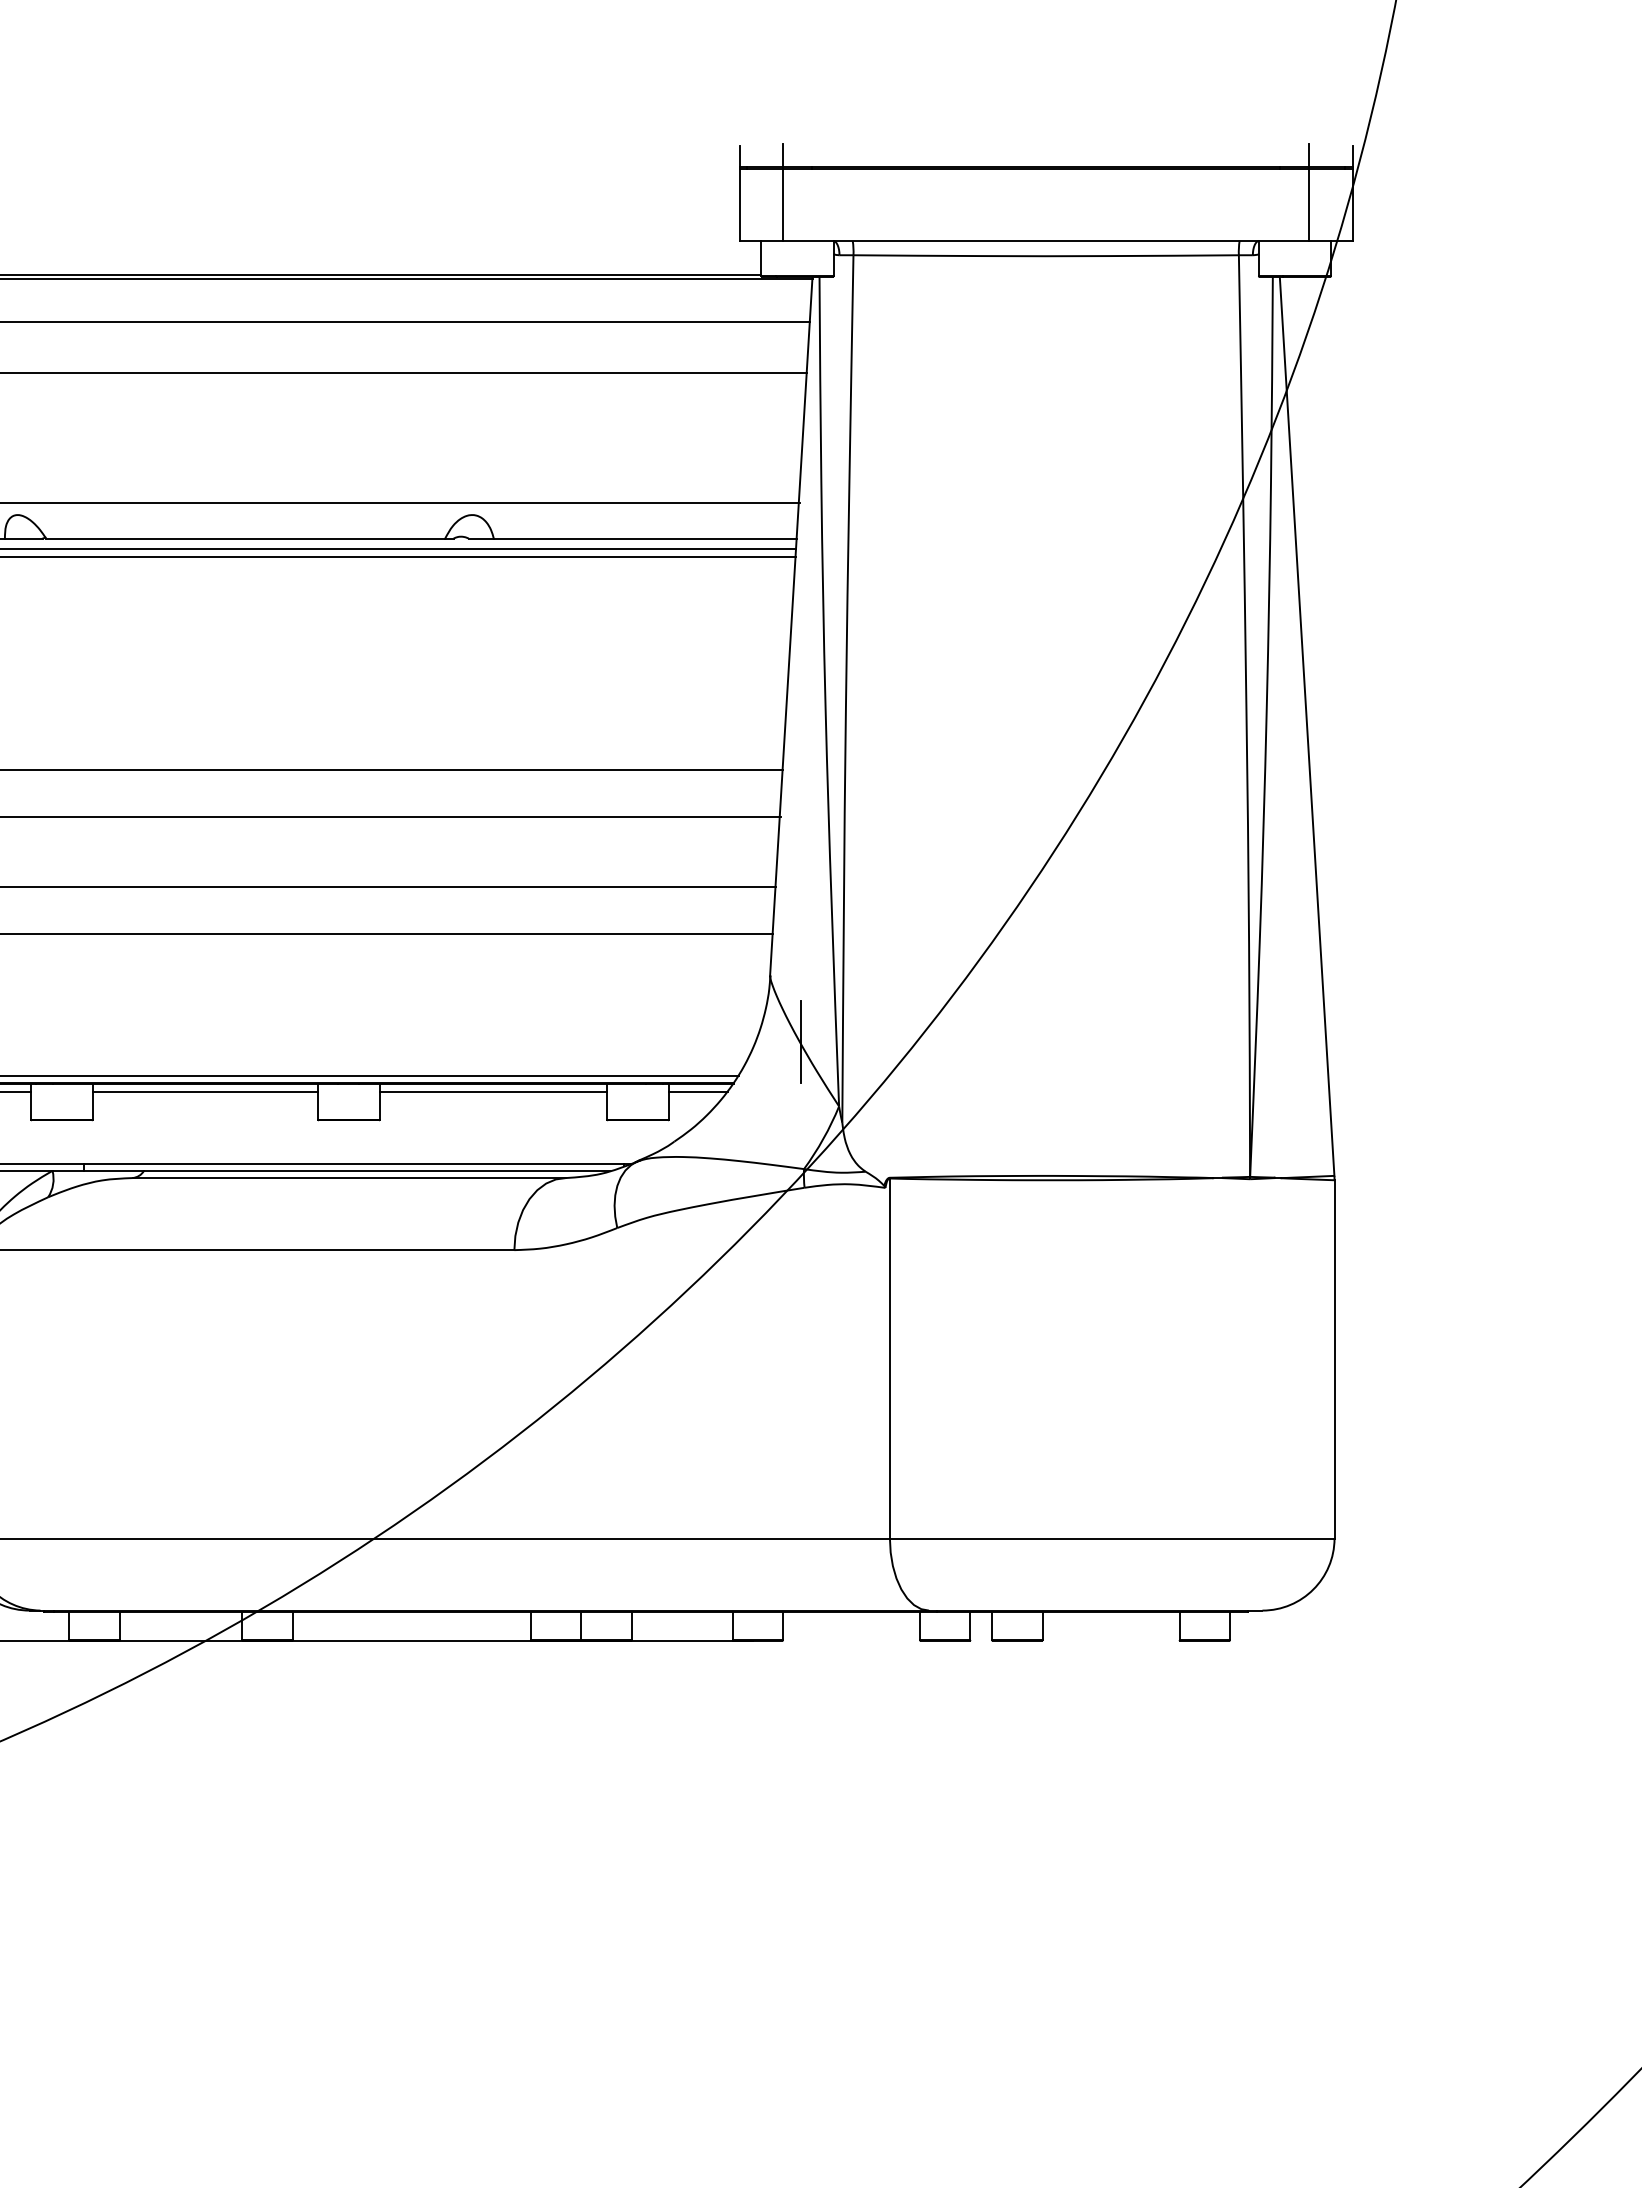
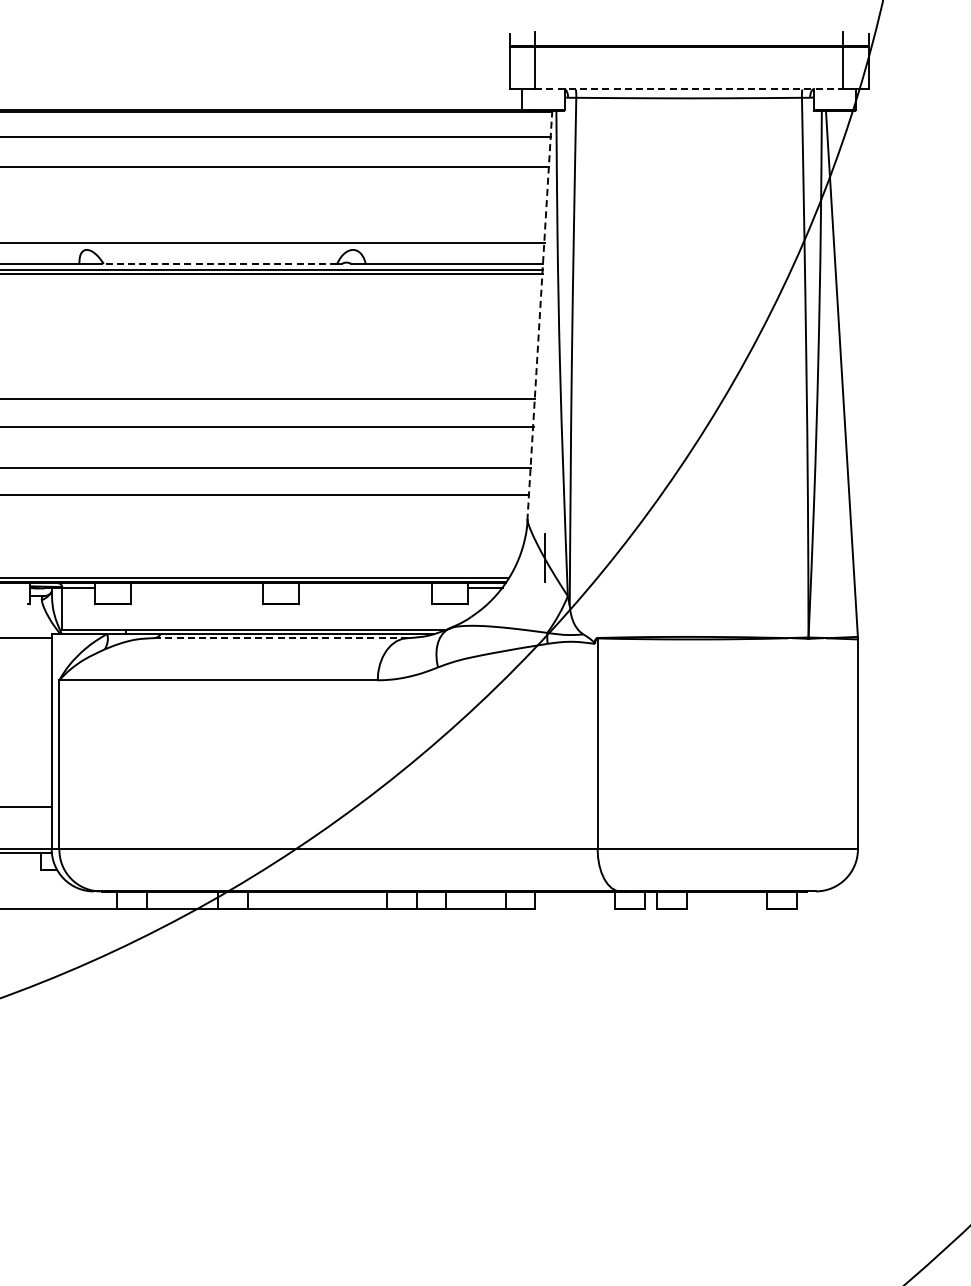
line: (1046, 241) -> (689, 89), solid -> dashed
line: (245, 538) -> (220, 263), solid -> dashed
line: (790, 627) -> (539, 315), solid -> dashed
line: (204, 1091) -> (196, 587), removed
line: (493, 1091) -> (365, 587), removed
line: (350, 1178) -> (281, 638), solid -> dashed

